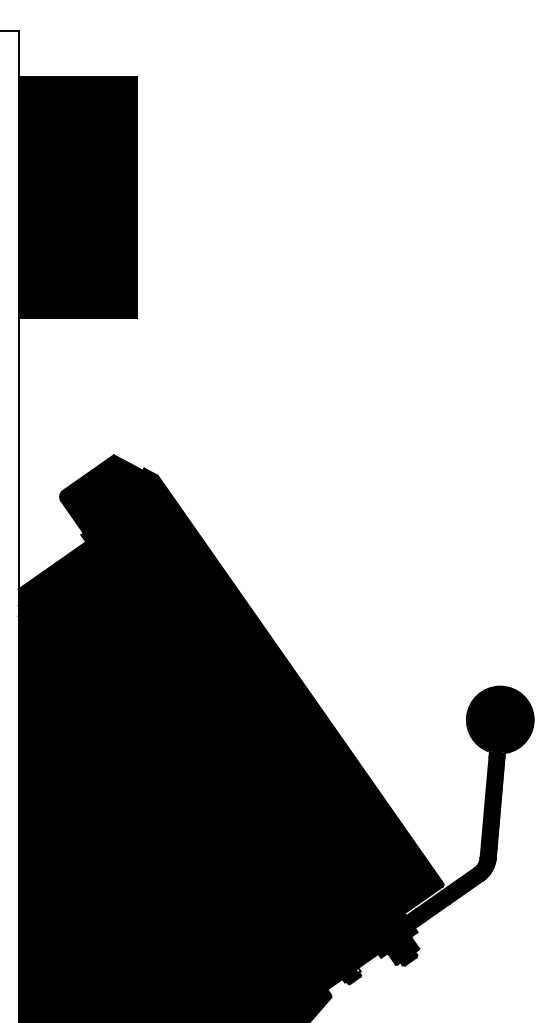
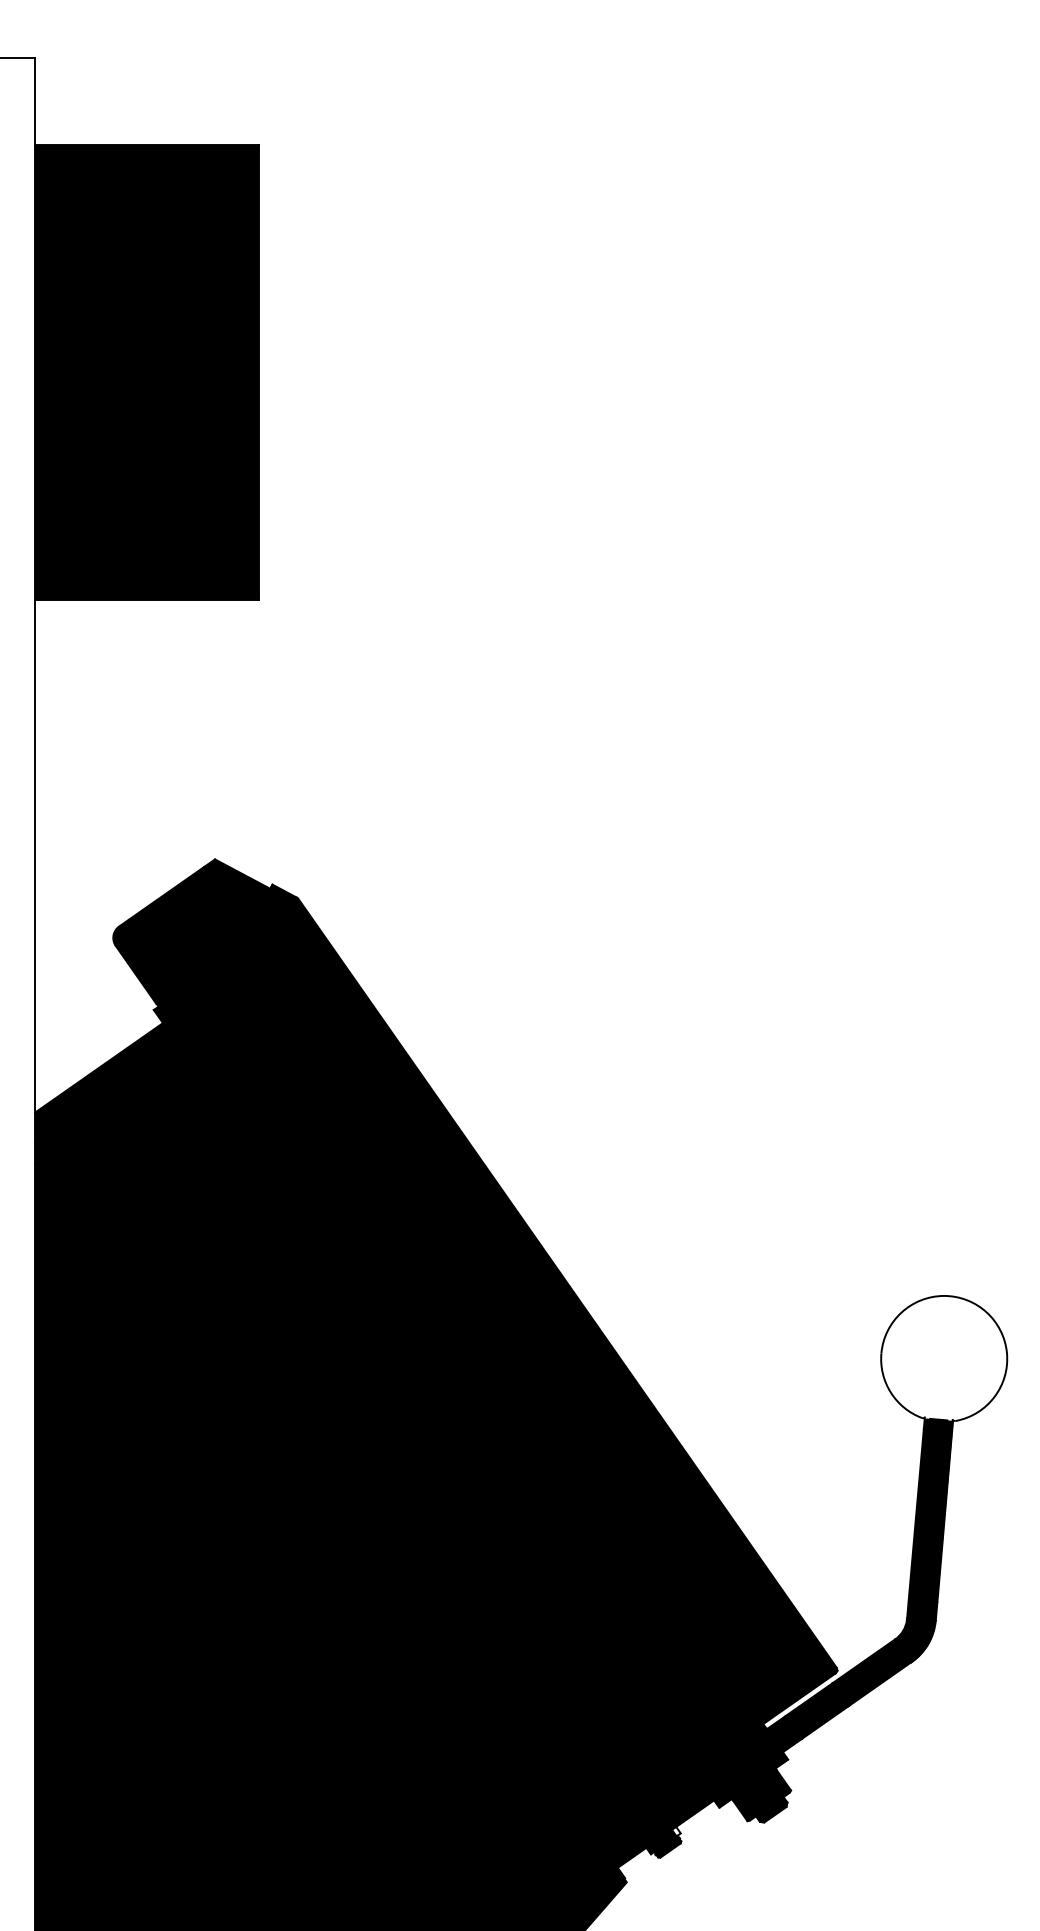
fill: (500, 719) -> (944, 1358), removed

